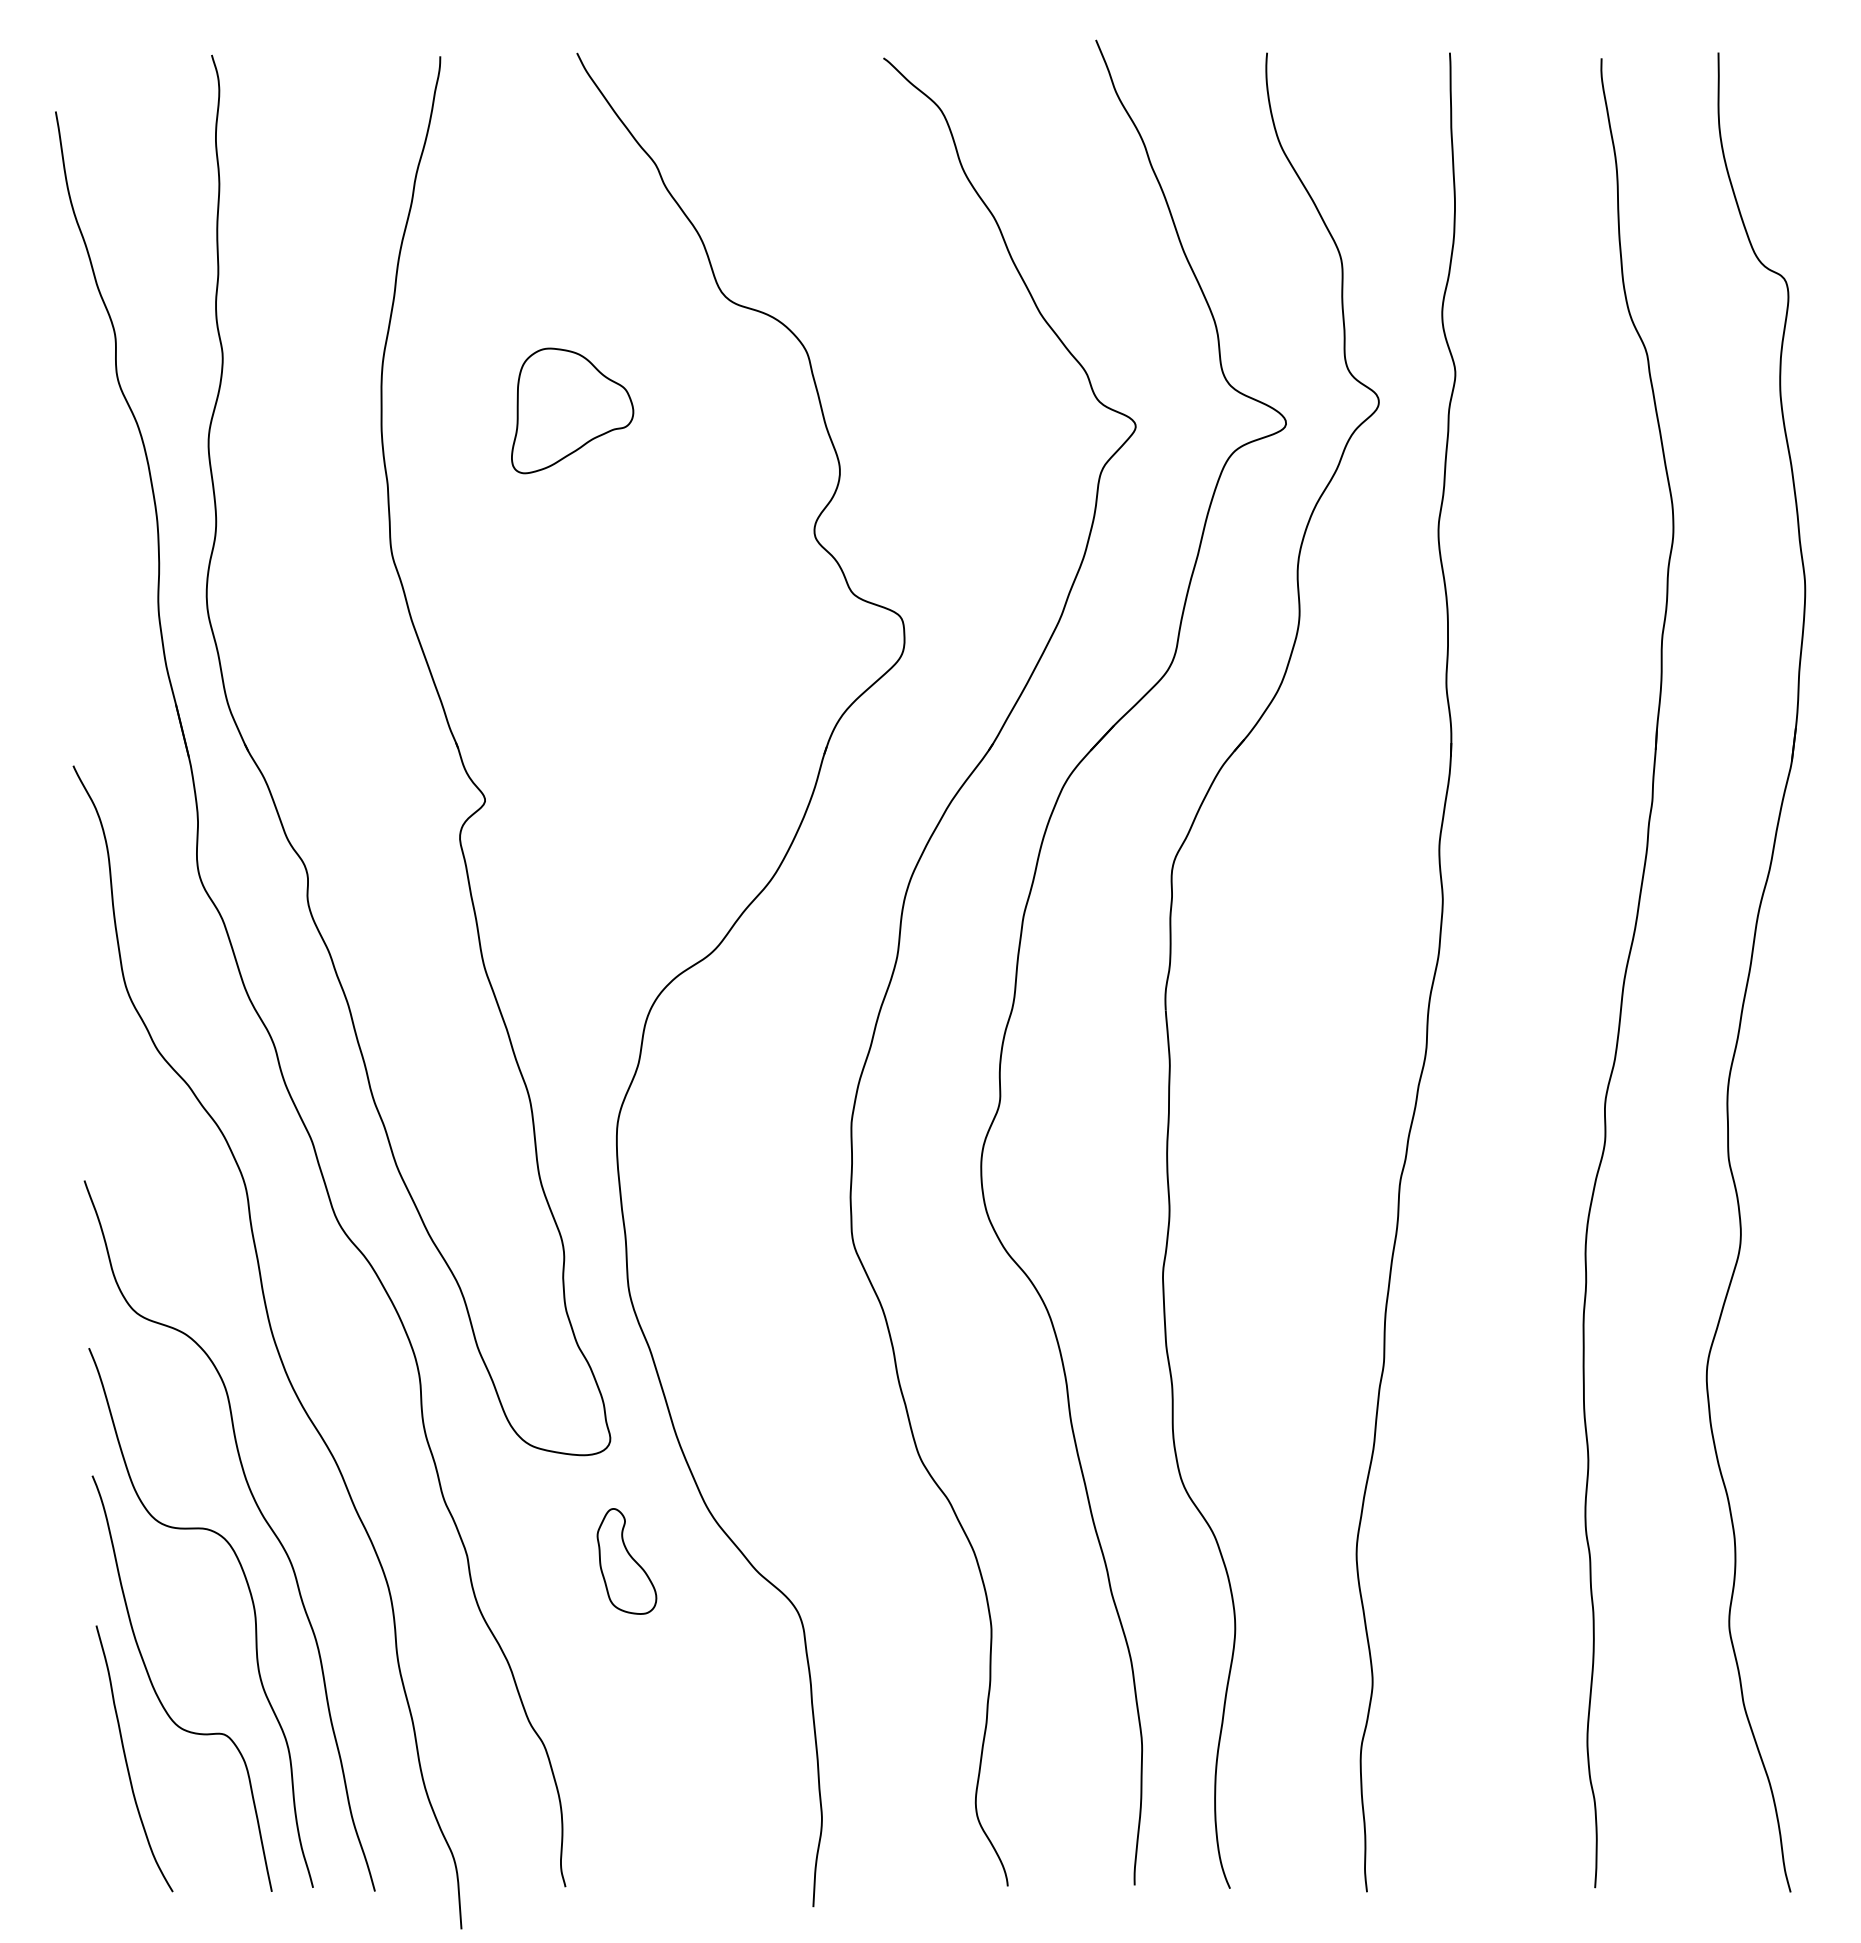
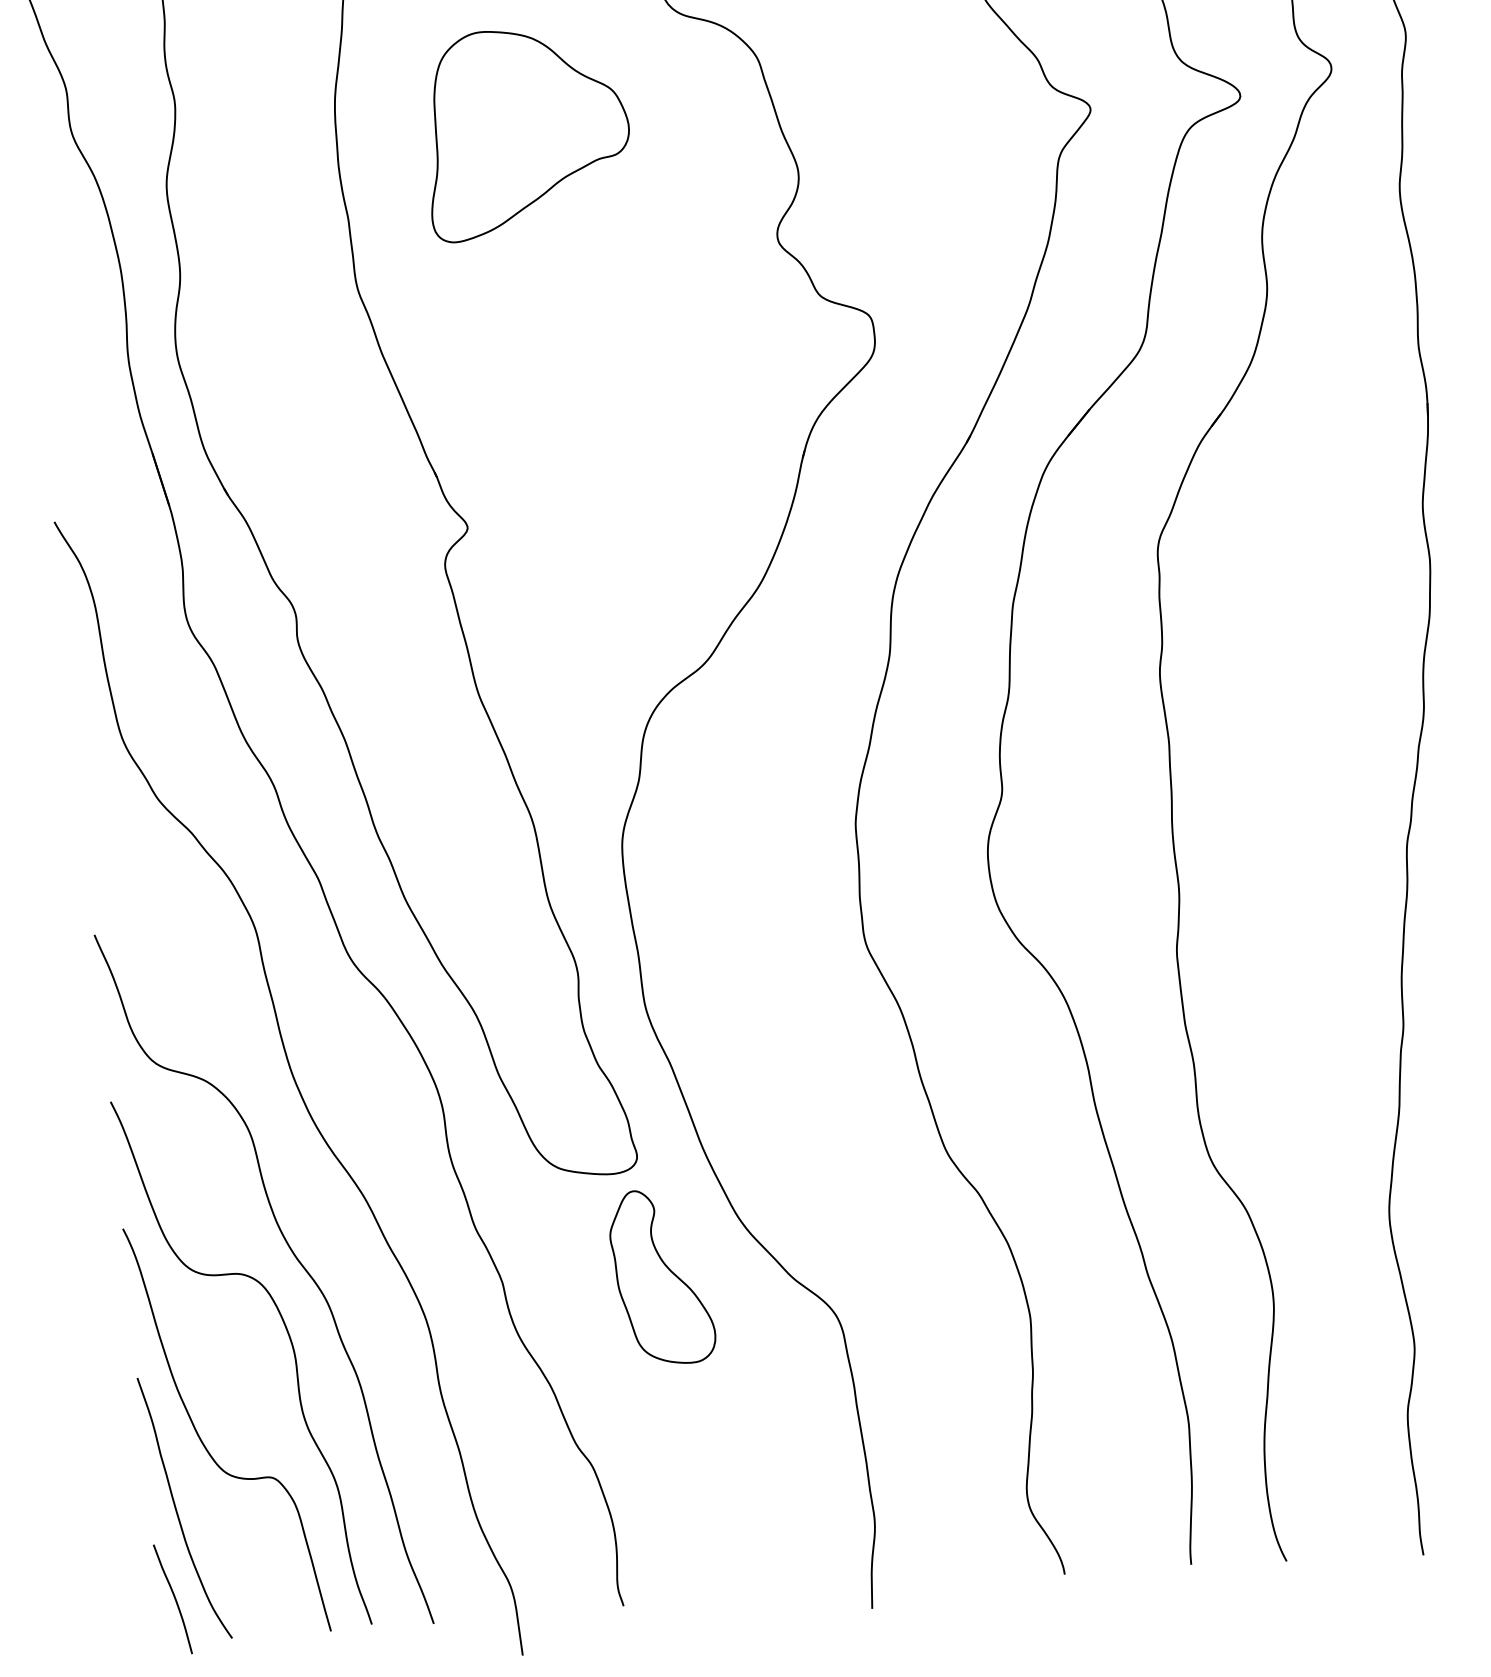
part: (572, 410) -> (527, 132), size x1.67
part: (626, 1561) -> (661, 1277), size x1.67
curve: (117, 1847) -> (173, 1597), added

